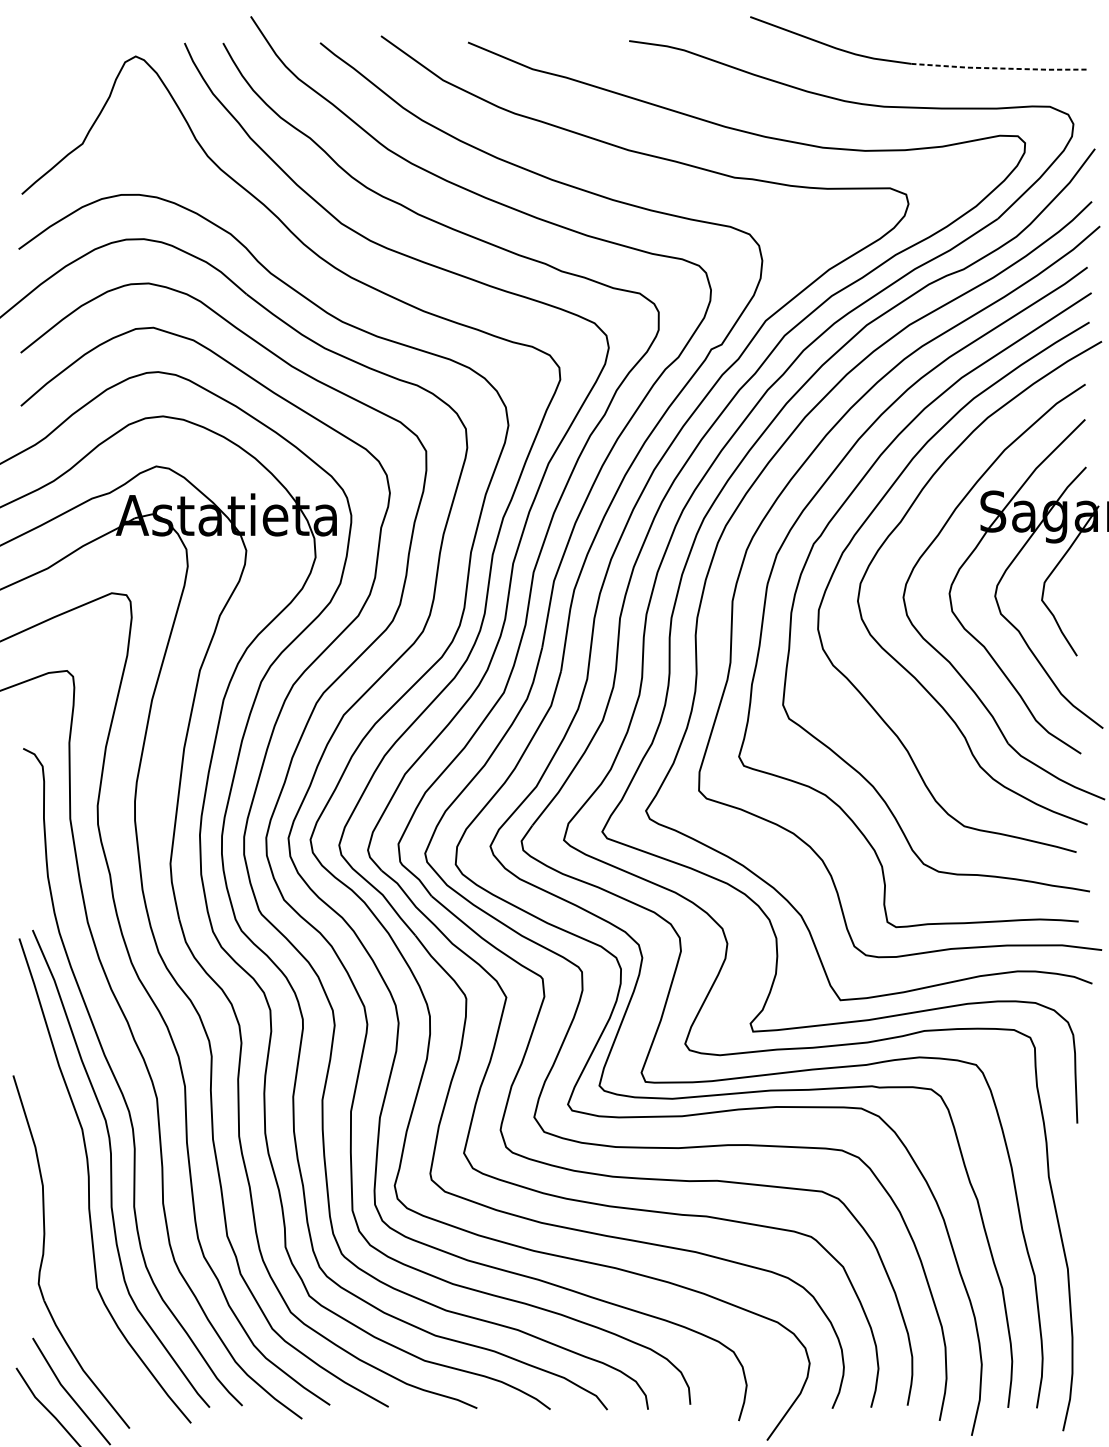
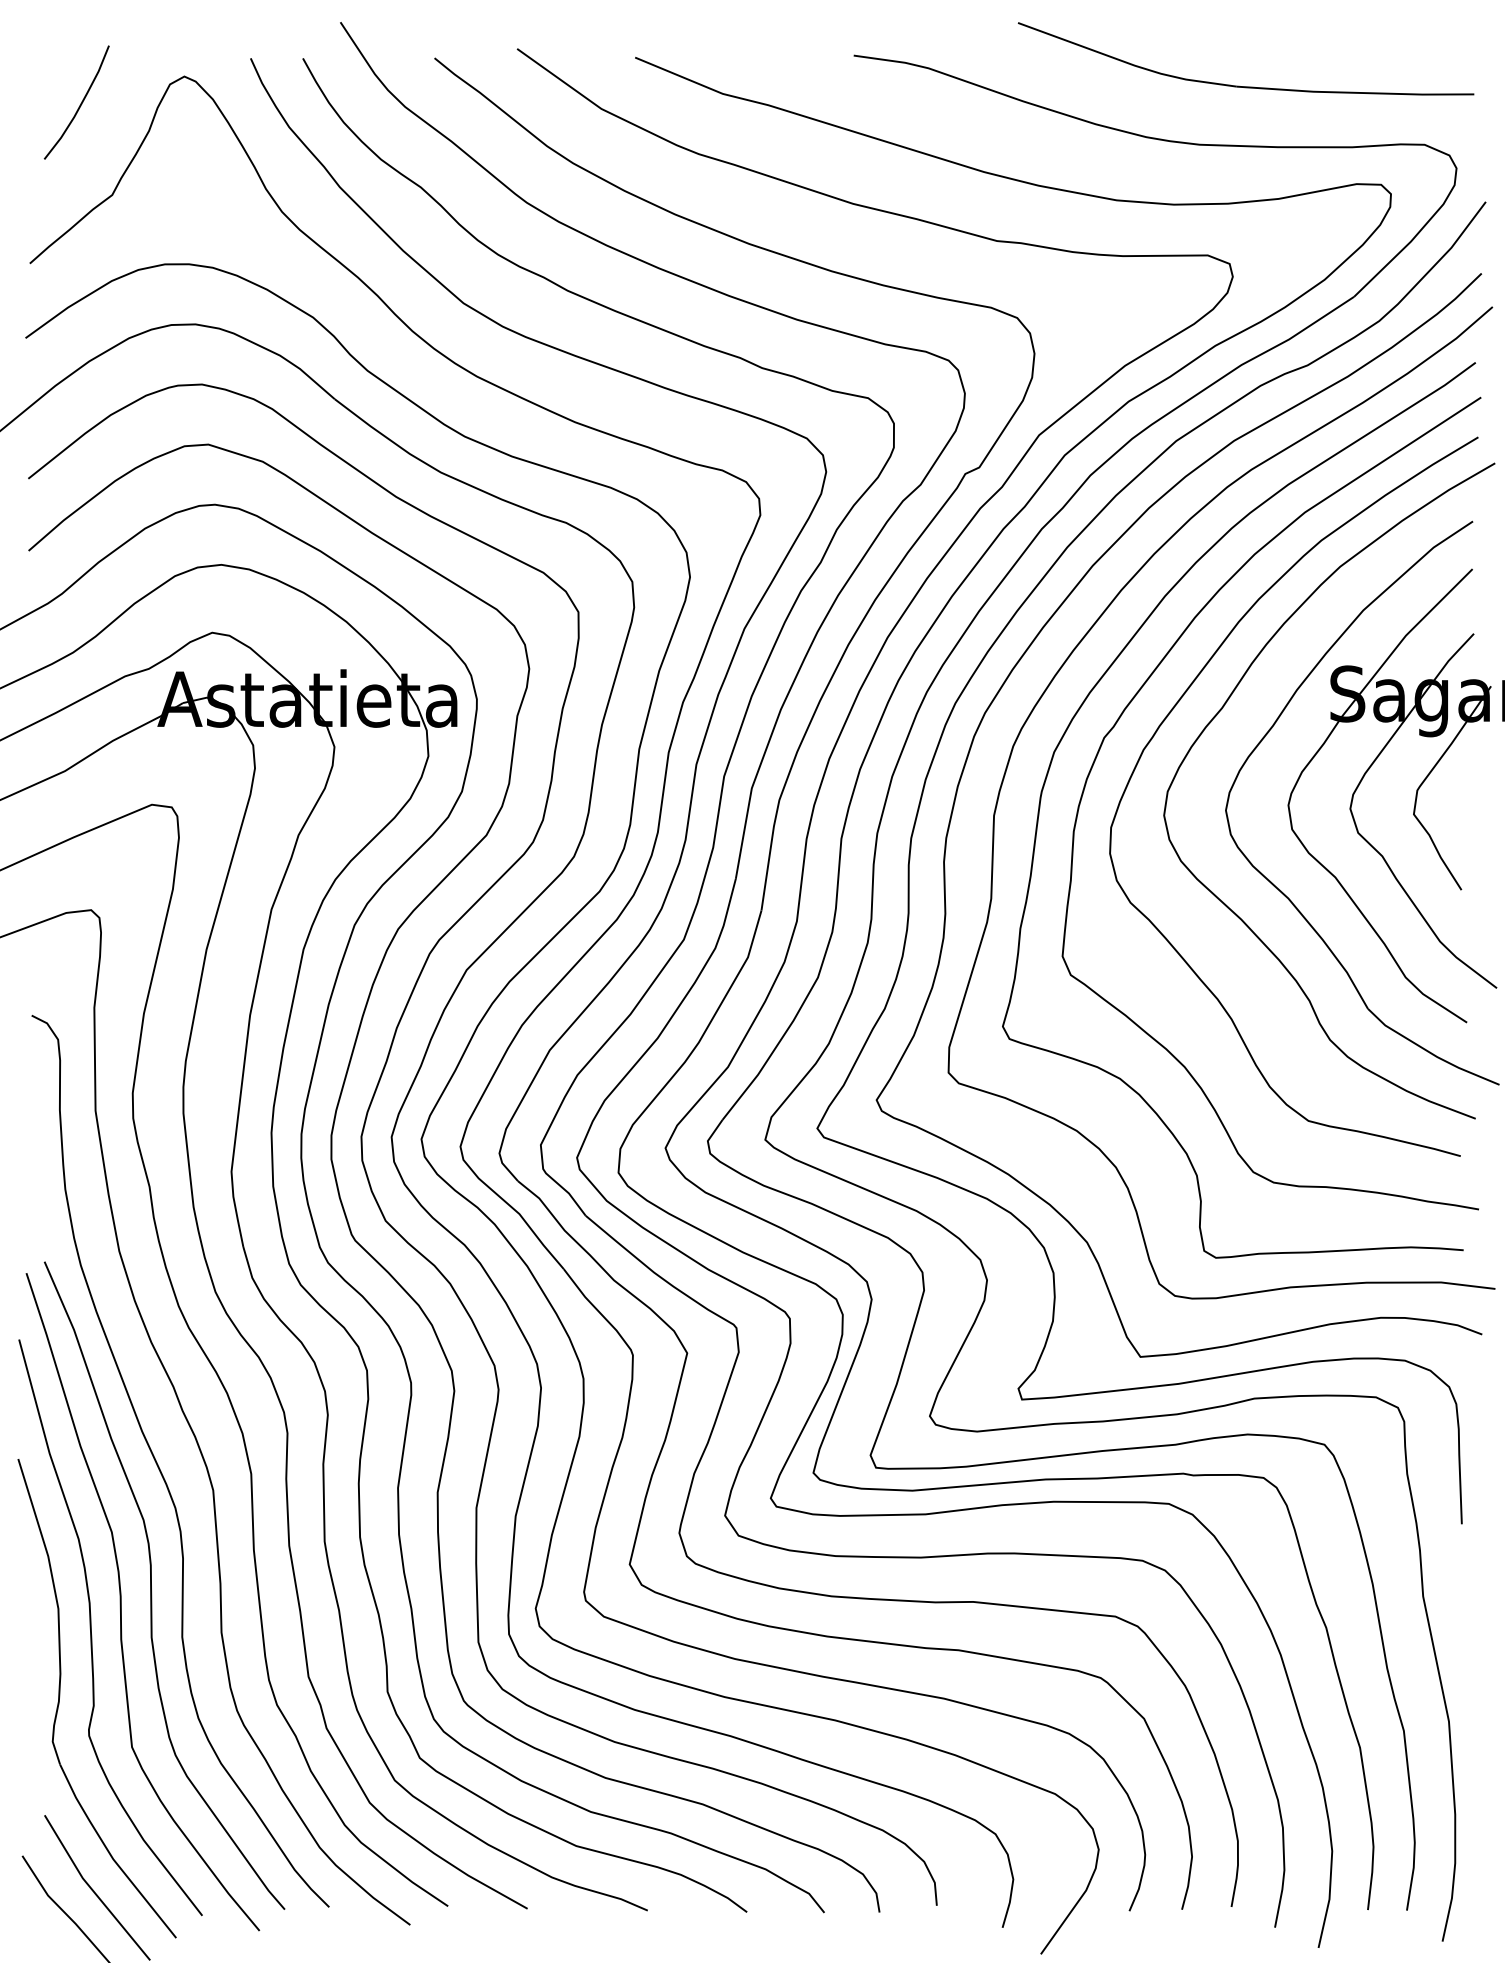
line: (998, 68) -> (1354, 92), dashed -> solid
curve: (59, 76) -> (80, 103), added
curve: (67, 1199) -> (91, 1627), added

